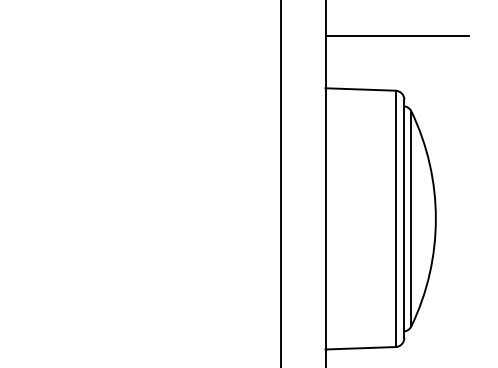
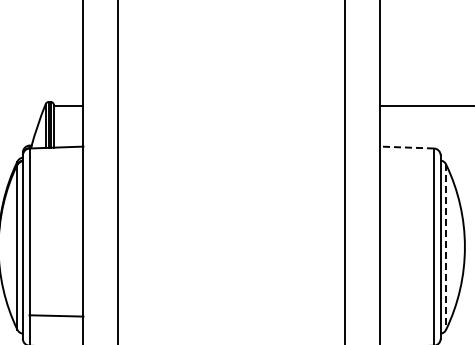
line: (361, 89) -> (407, 147), solid -> dashed
line: (411, 219) -> (446, 247), solid -> dashed

